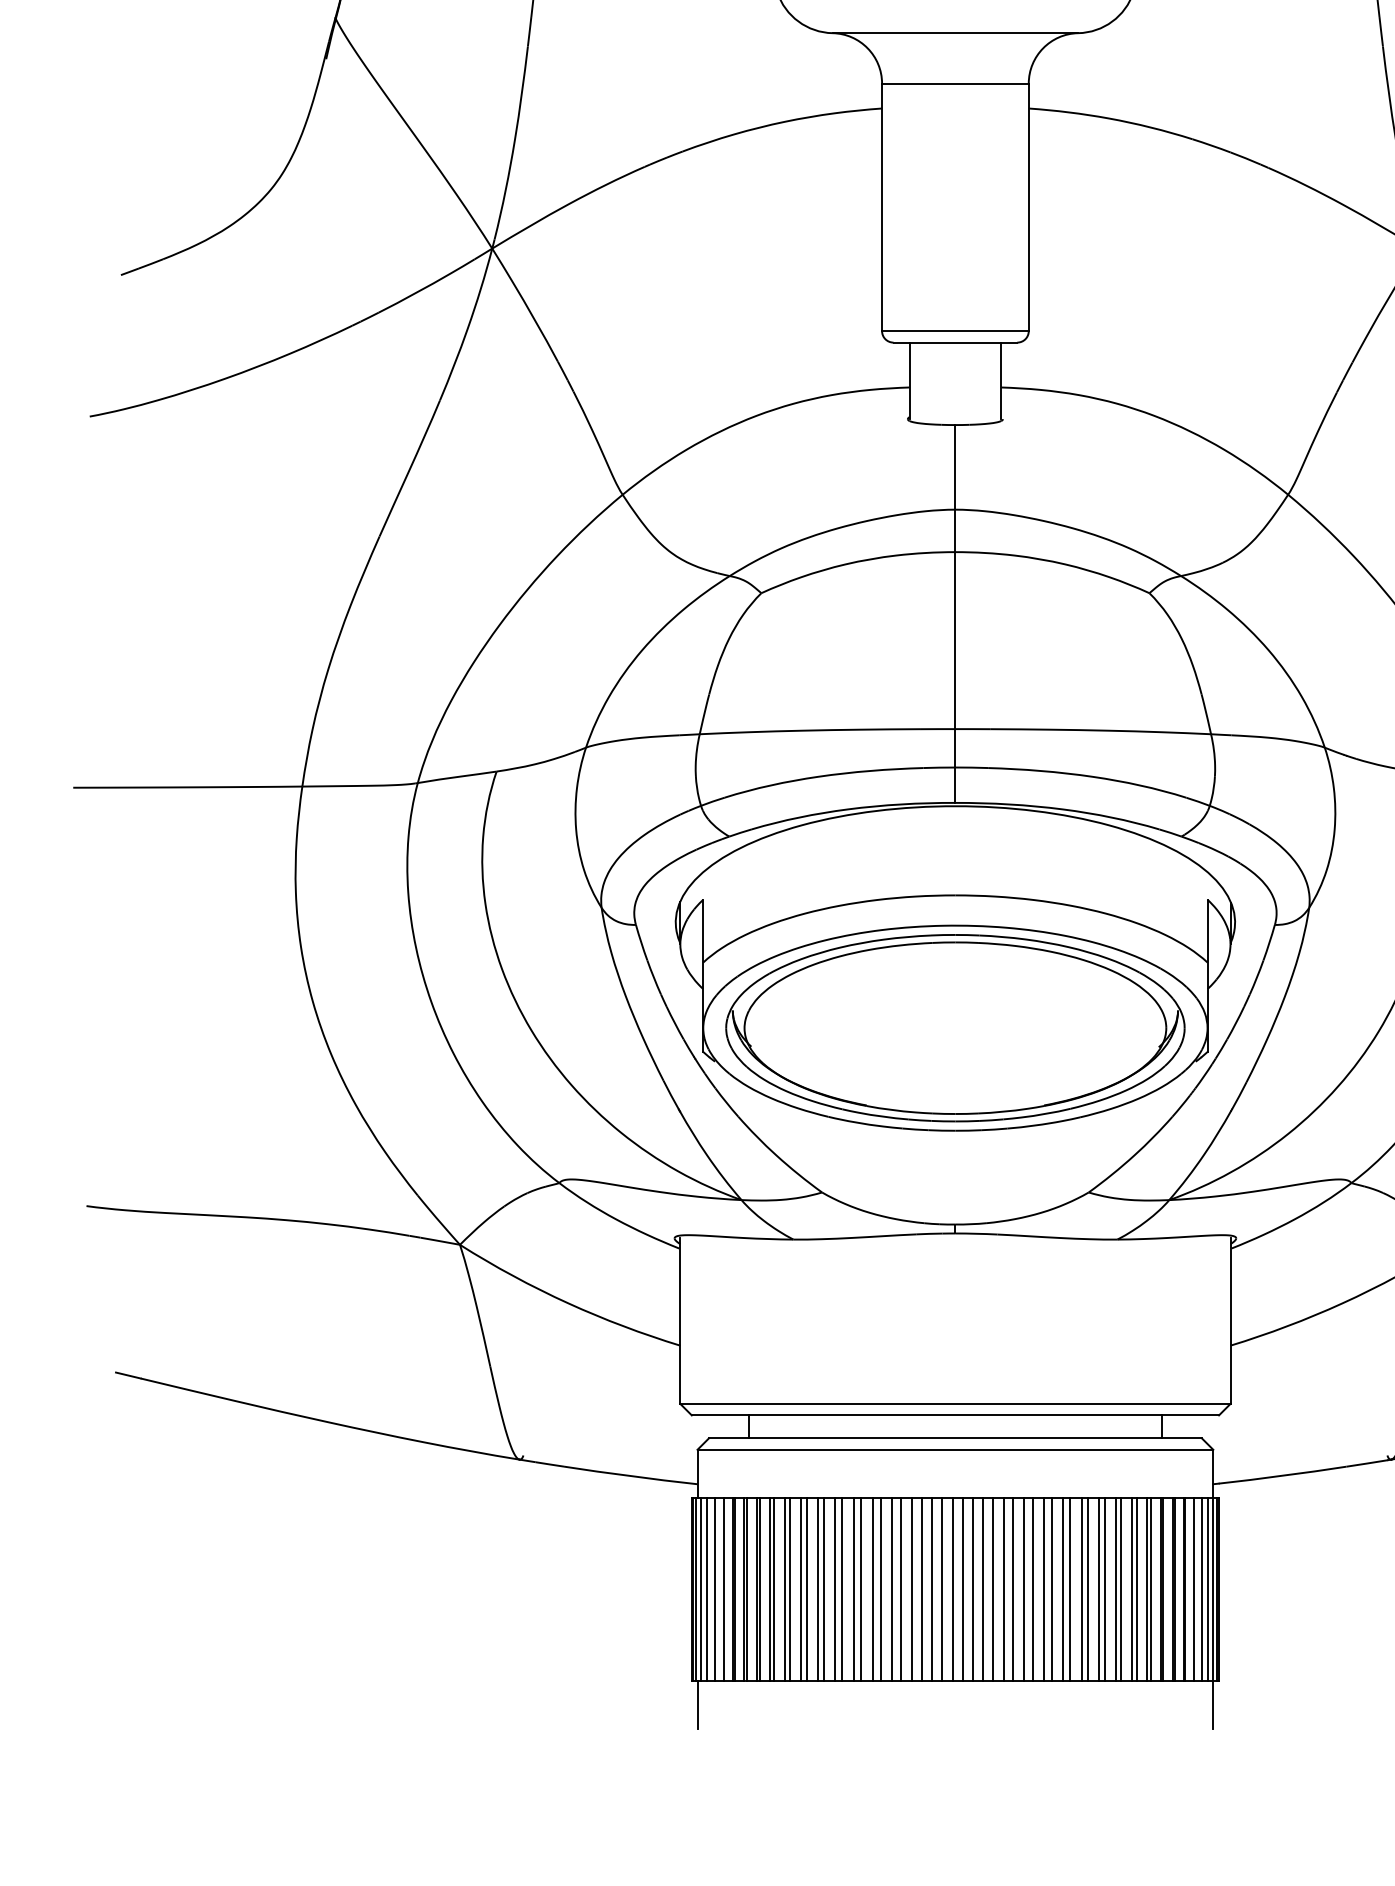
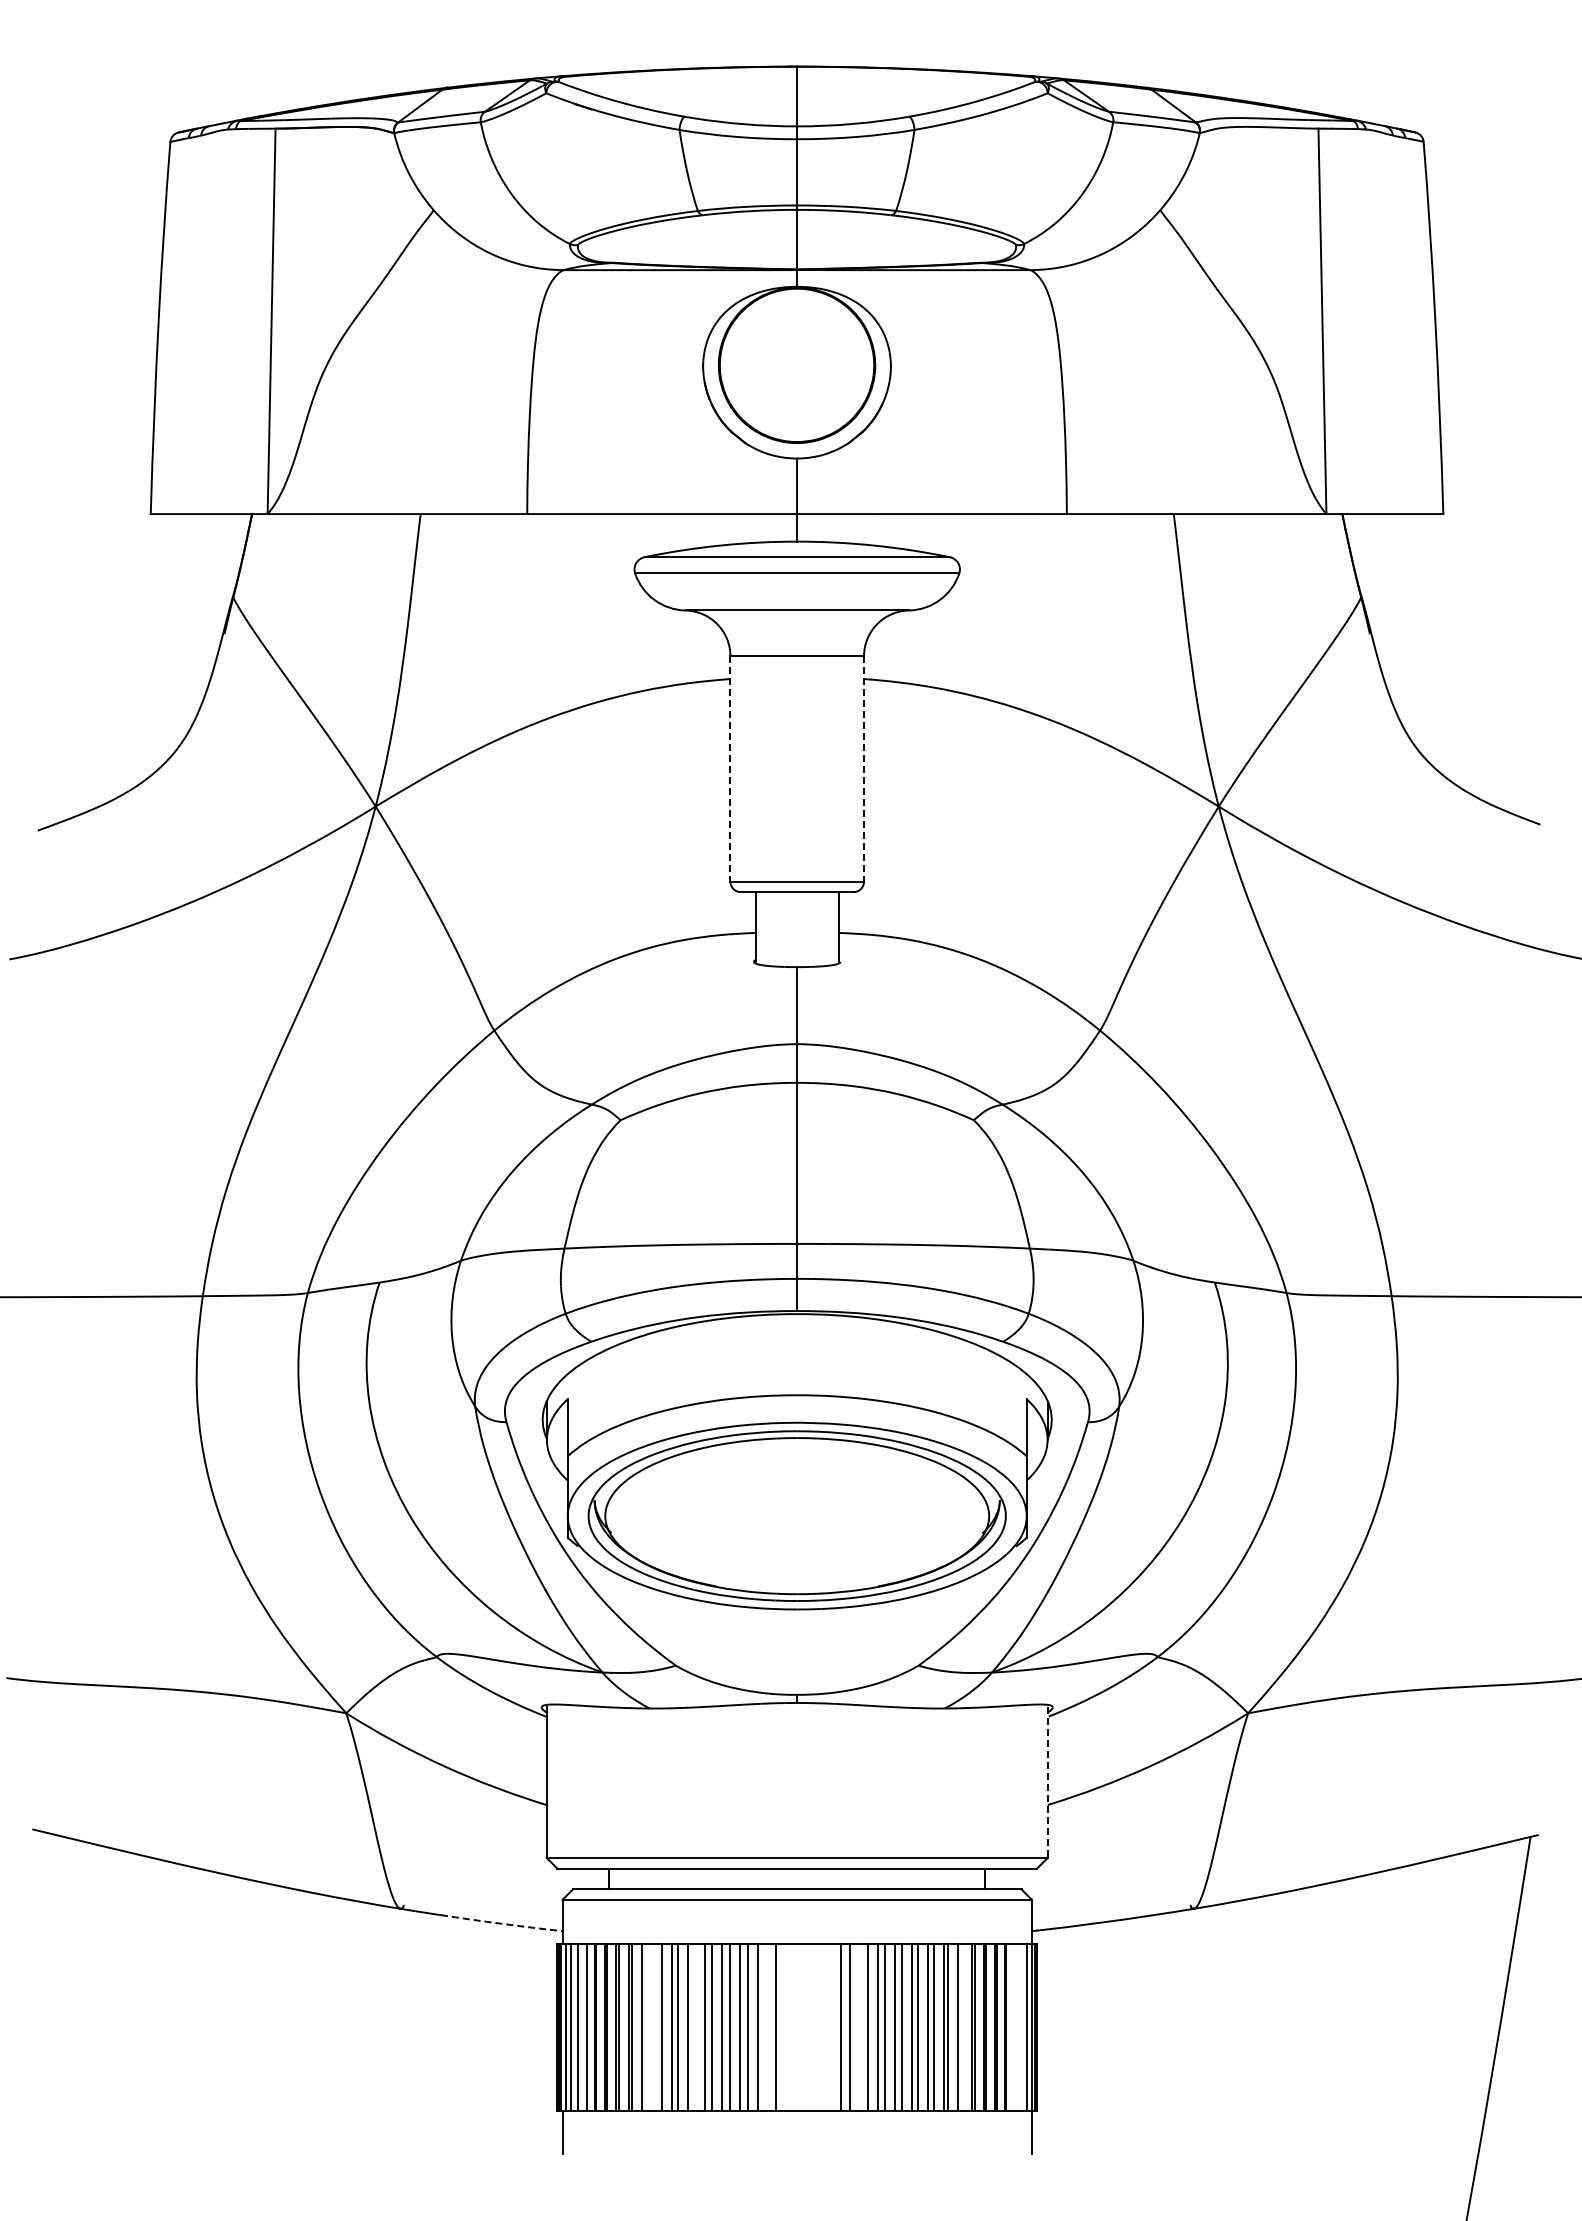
line: (882, 207) -> (730, 769), solid -> dashed
line: (1029, 207) -> (864, 769), solid -> dashed
line: (1230, 1321) -> (1047, 1783), solid -> dashed
arc: (630, 1475) -> (501, 1923), solid -> dashed
line: (789, 1588) -> (646, 2026), removed
line: (800, 1588) -> (656, 2026), removed
line: (842, 1588) -> (694, 2026), removed
line: (921, 1588) -> (766, 2026), removed
line: (942, 1588) -> (785, 2026), removed
line: (952, 1588) -> (794, 2026), removed
line: (962, 1588) -> (803, 2026), removed
line: (973, 1588) -> (813, 2026), removed
line: (983, 1588) -> (822, 2026), removed
line: (993, 1588) -> (831, 2026), removed
line: (1023, 1588) -> (859, 2026), removed
line: (1137, 1588) -> (962, 2026), removed
line: (1193, 1588) -> (1013, 2026), removed
line: (1201, 1588) -> (1021, 2026), removed

